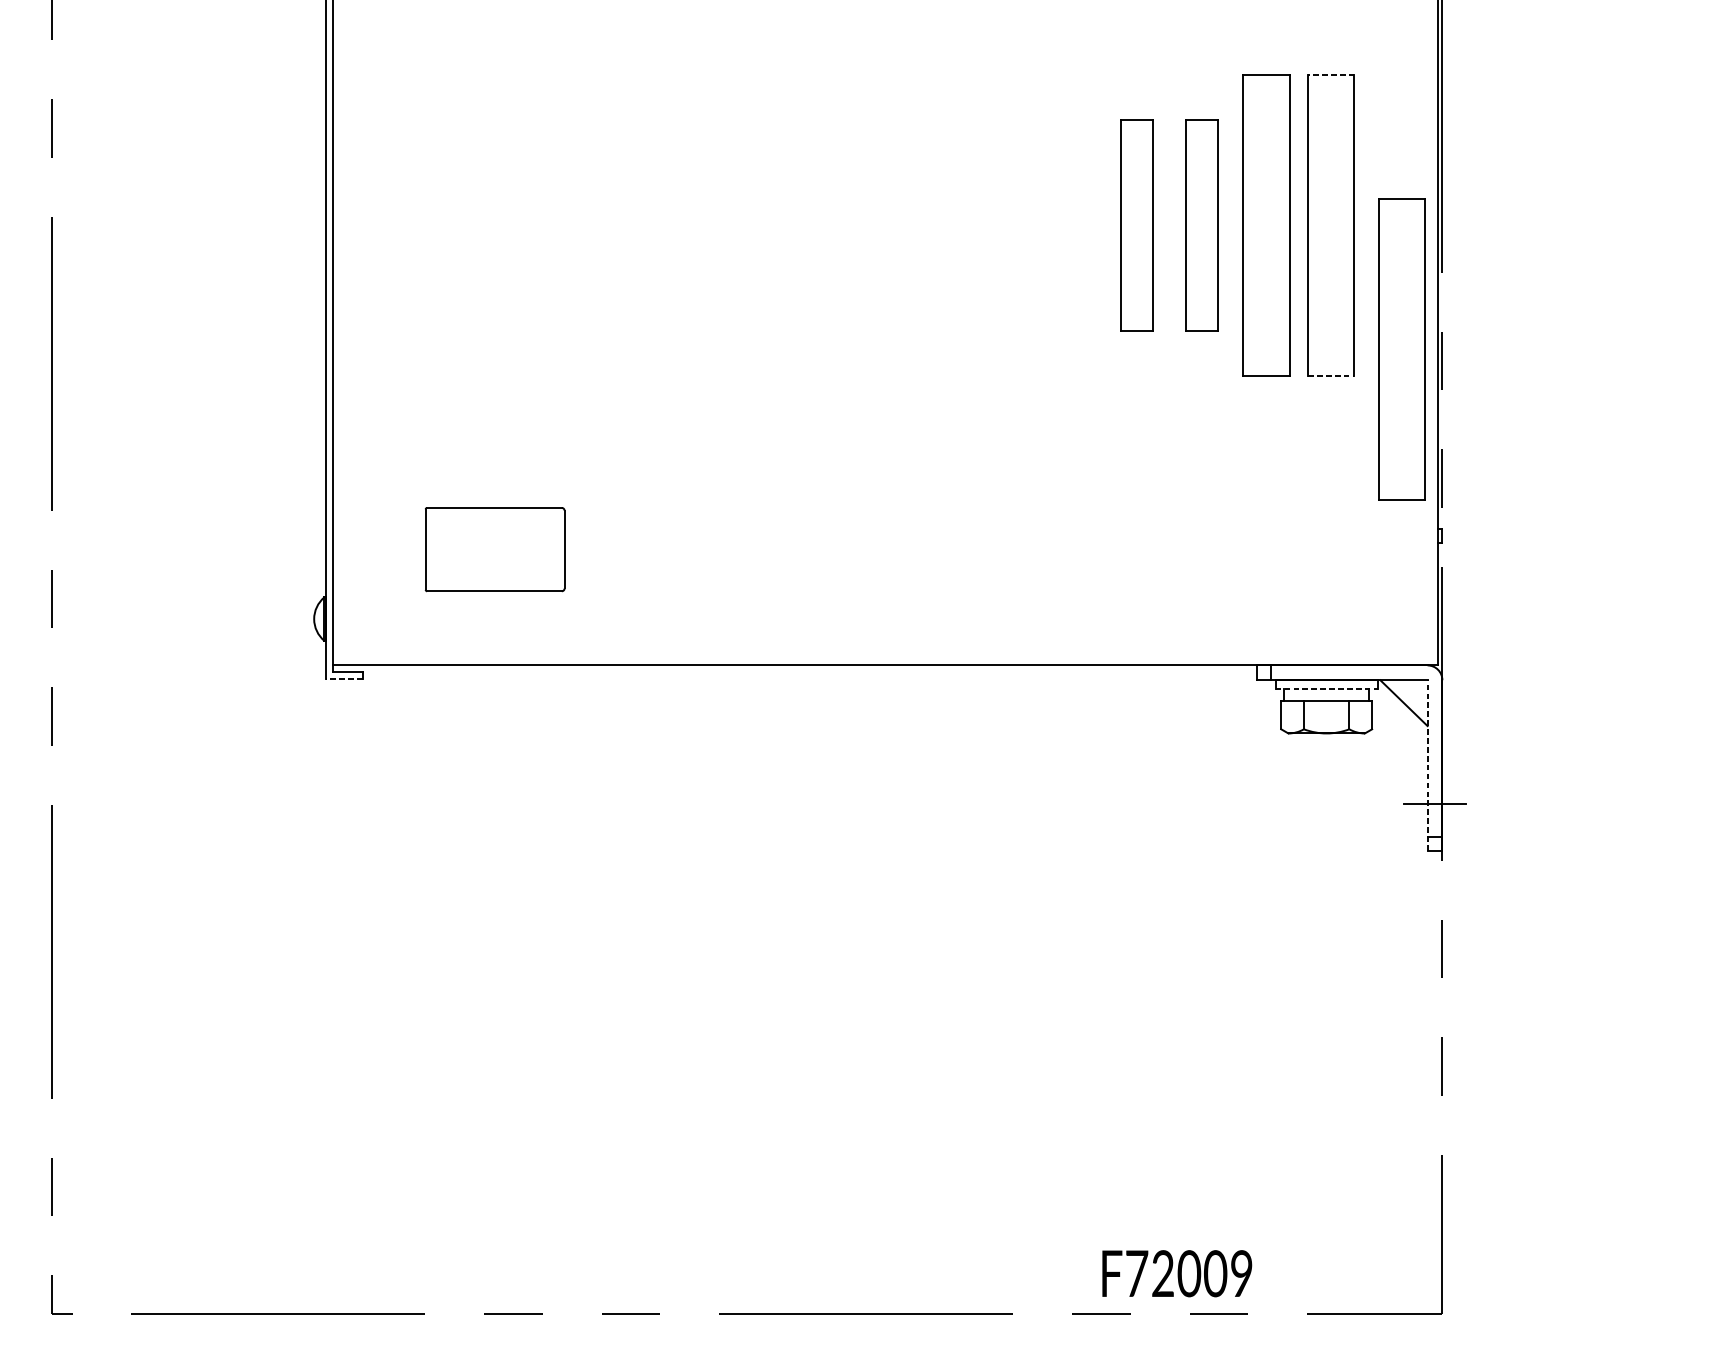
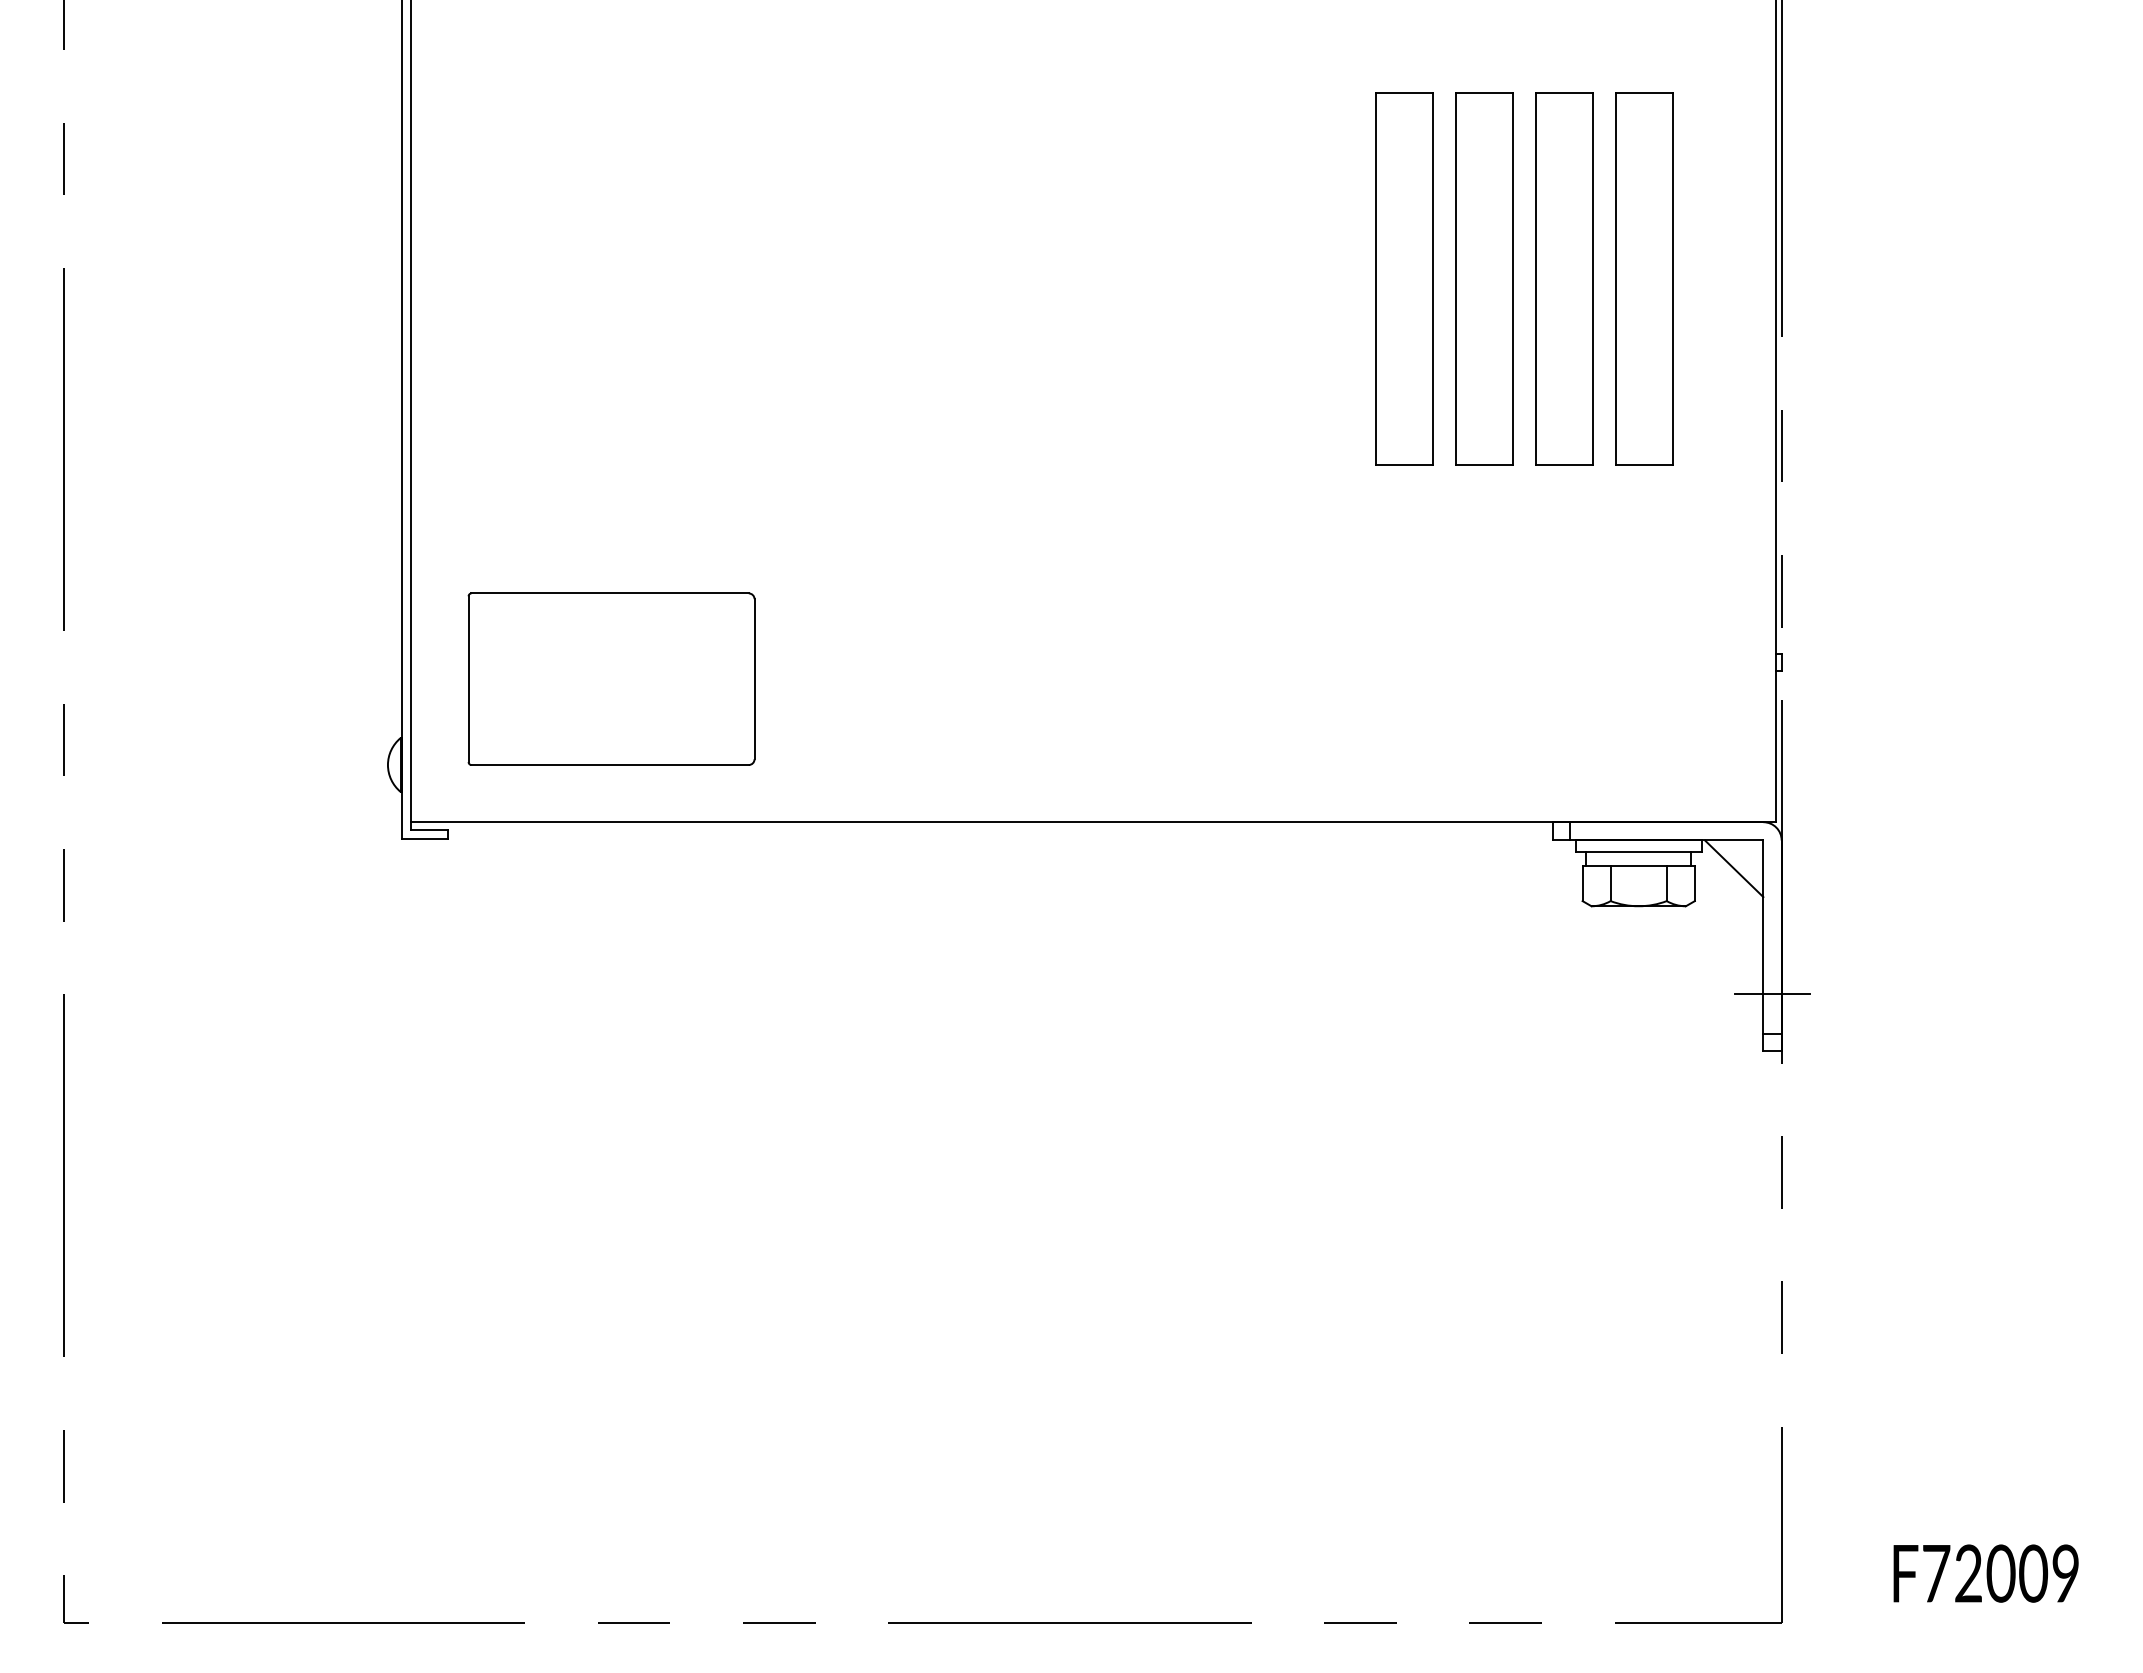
line: (1331, 75) -> (1644, 93), dashed -> solid
part: (1137, 225) -> (1404, 278), size x1.43
part: (1201, 225) -> (1484, 278), size x1.43
part: (1401, 349) -> (1731, 431), removed
line: (1331, 375) -> (1644, 464), dashed -> solid
part: (495, 549) -> (611, 678), size x1.67
line: (344, 679) -> (425, 839), dashed -> solid
line: (1326, 689) -> (1638, 851), dashed -> solid
line: (1427, 765) -> (1763, 945), dashed -> solid
text: (1176, 1273) -> (1985, 1573), moved

